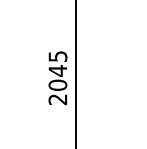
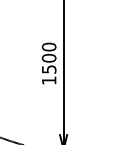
text: (57, 77) -> (48, 63), 2045 -> 1500

